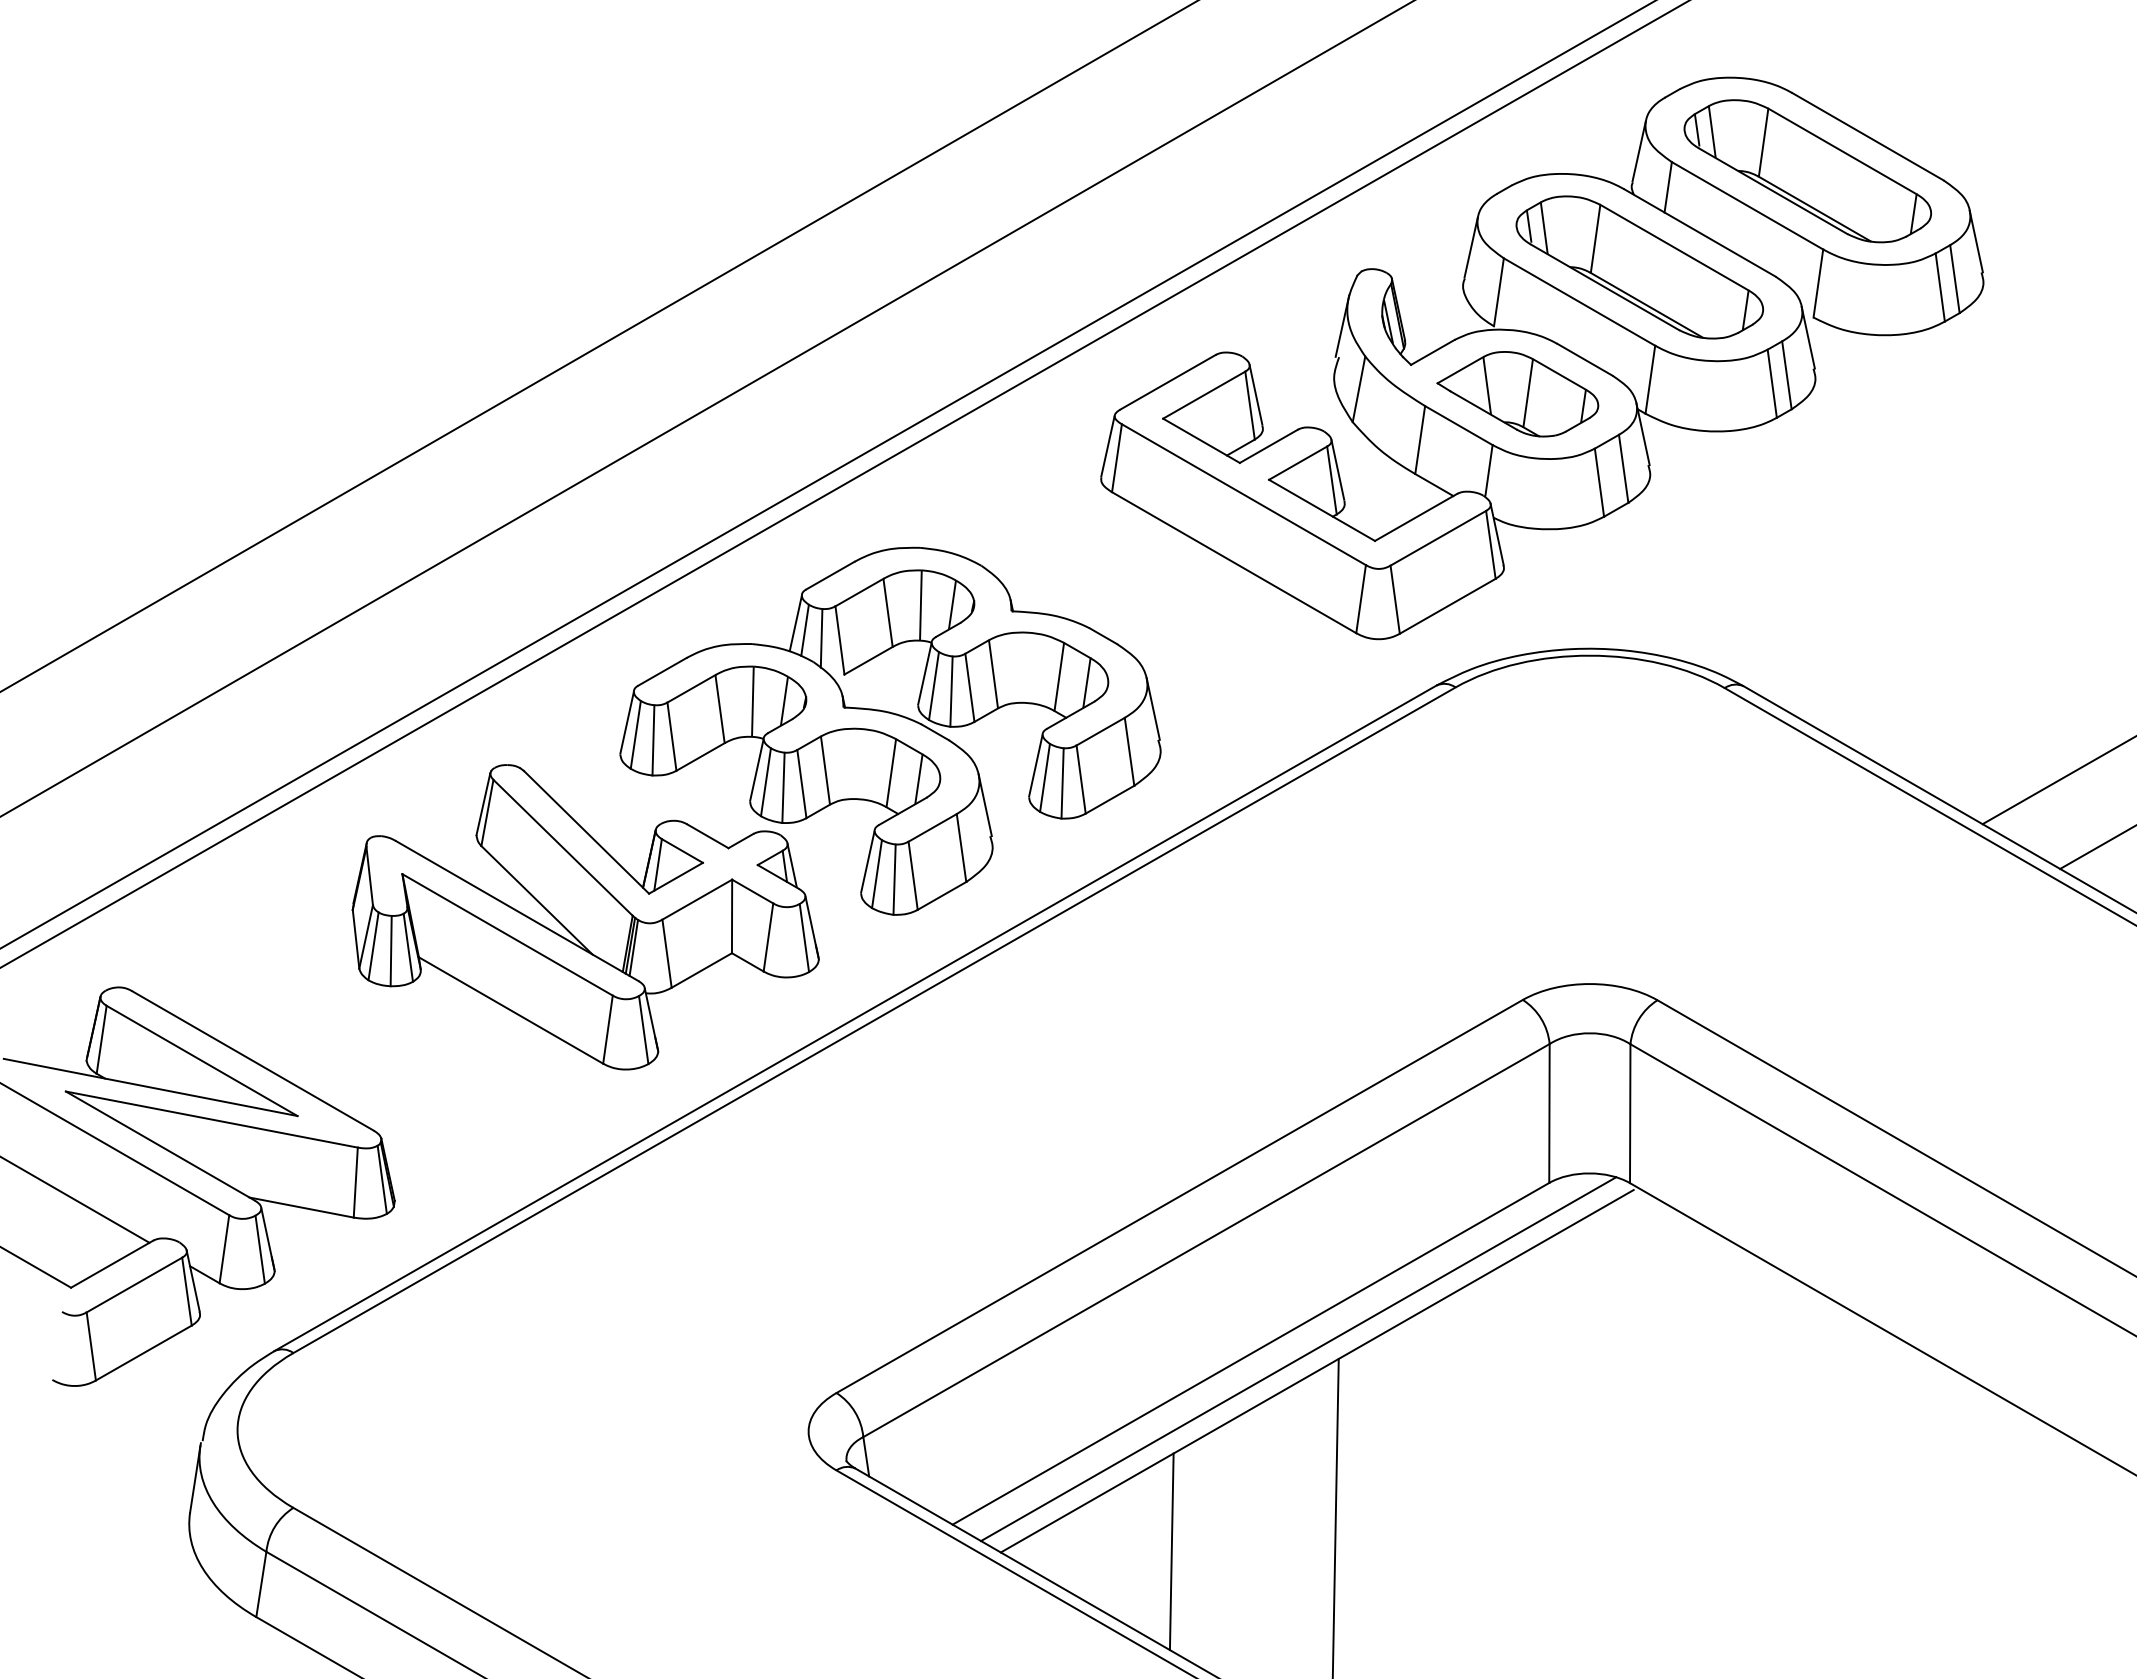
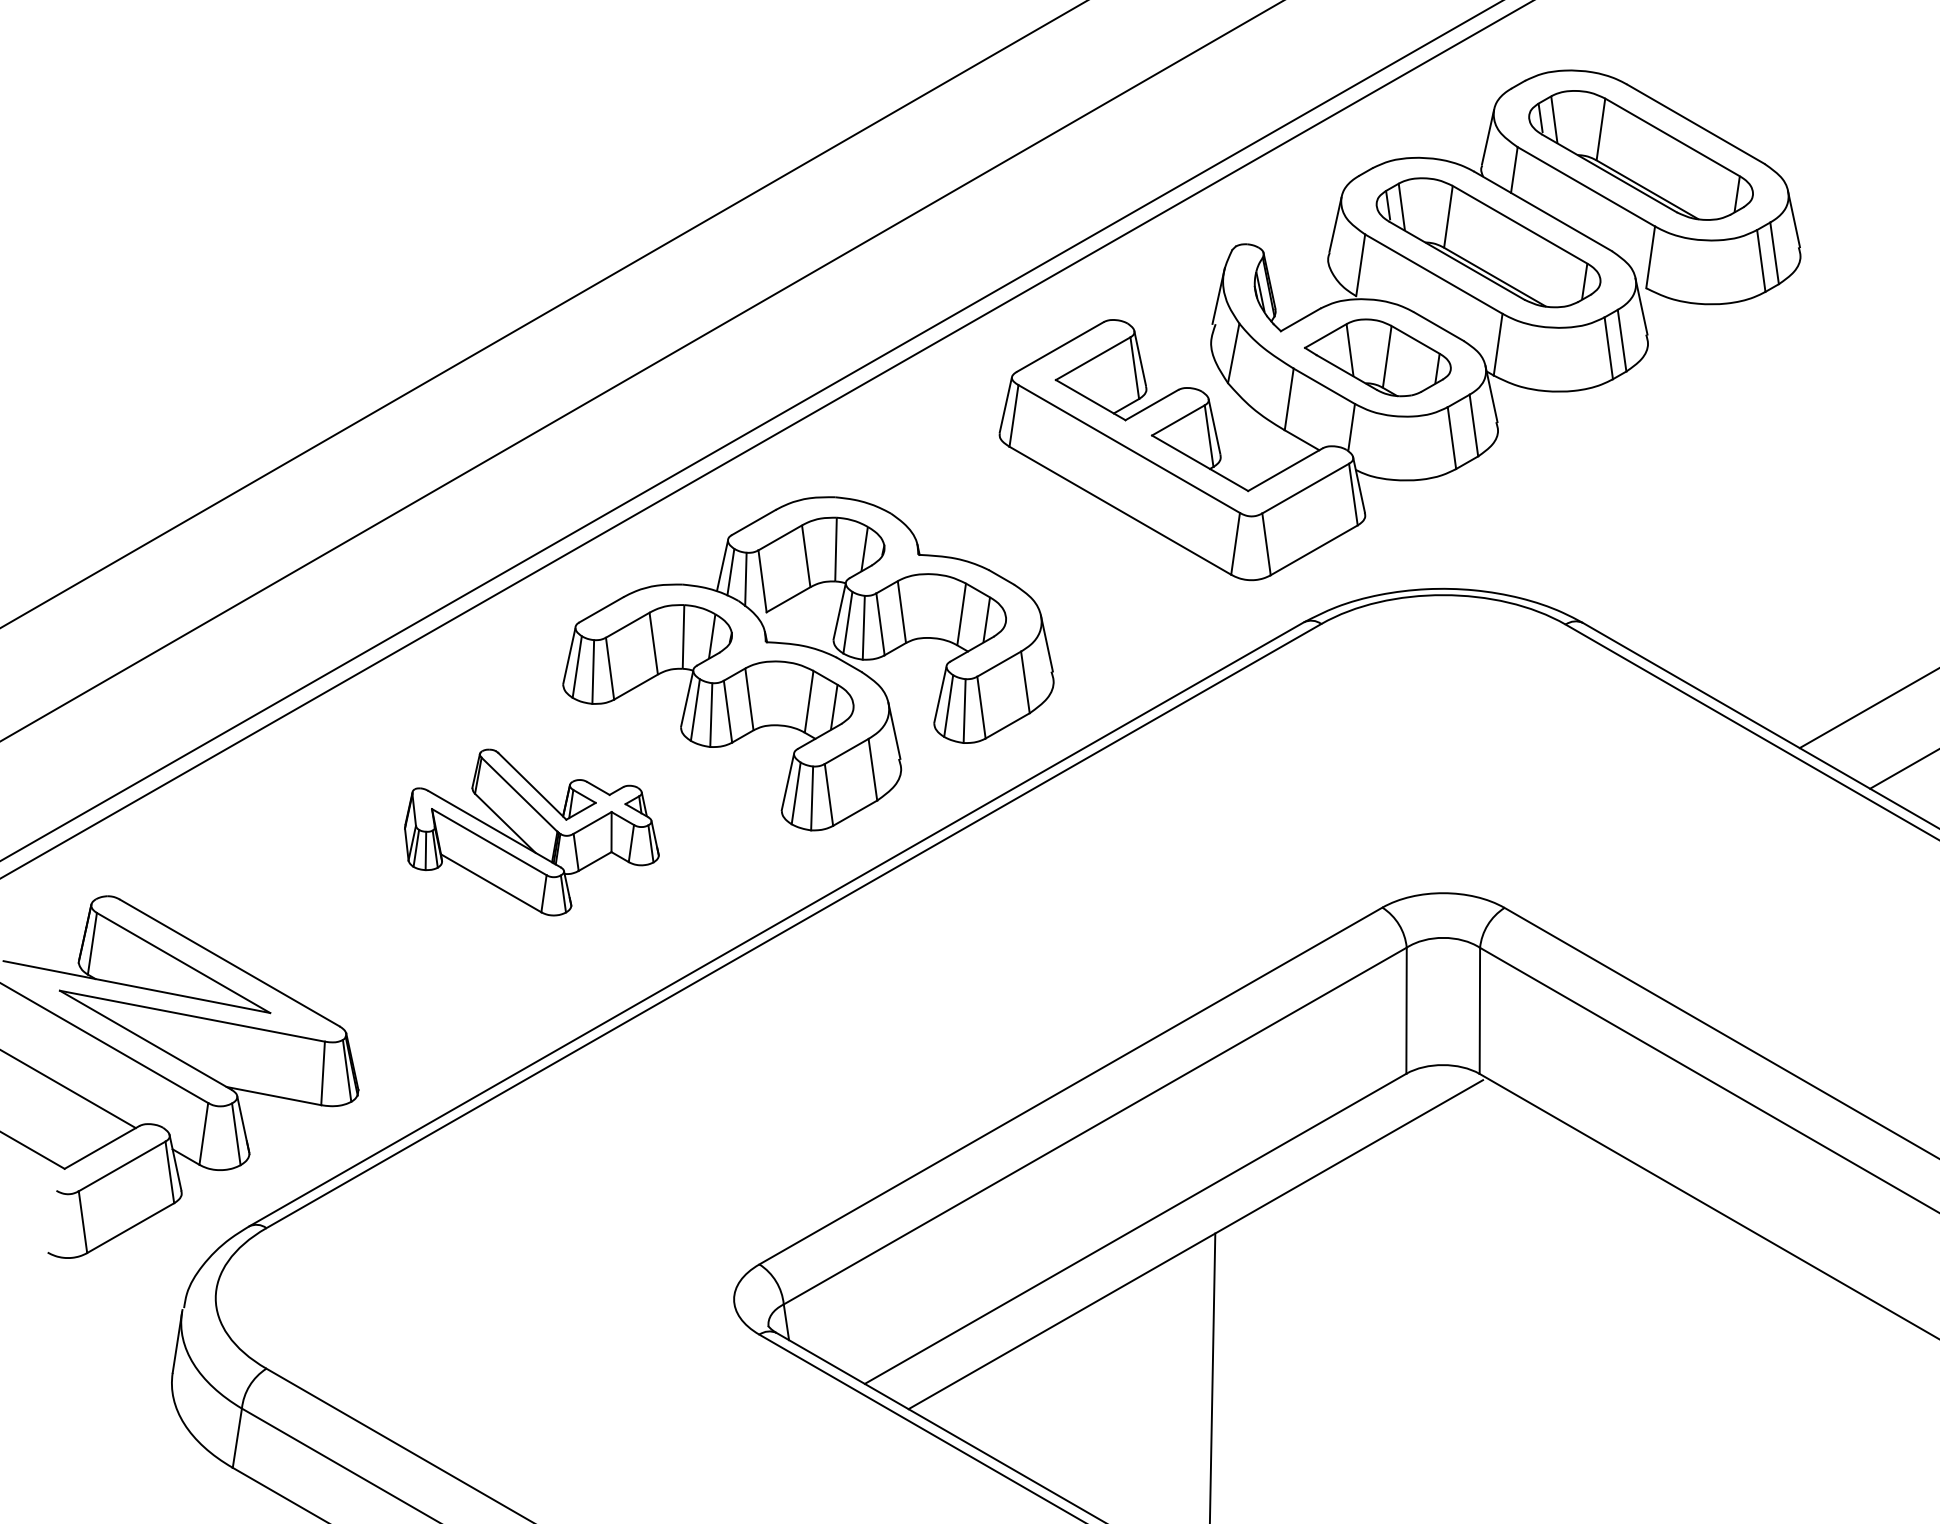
part: (585, 917) -> (531, 832), size x0.6
line: (1298, 1358) -> (1178, 1233), removed
line: (1171, 1551) -> (1063, 1408), removed

